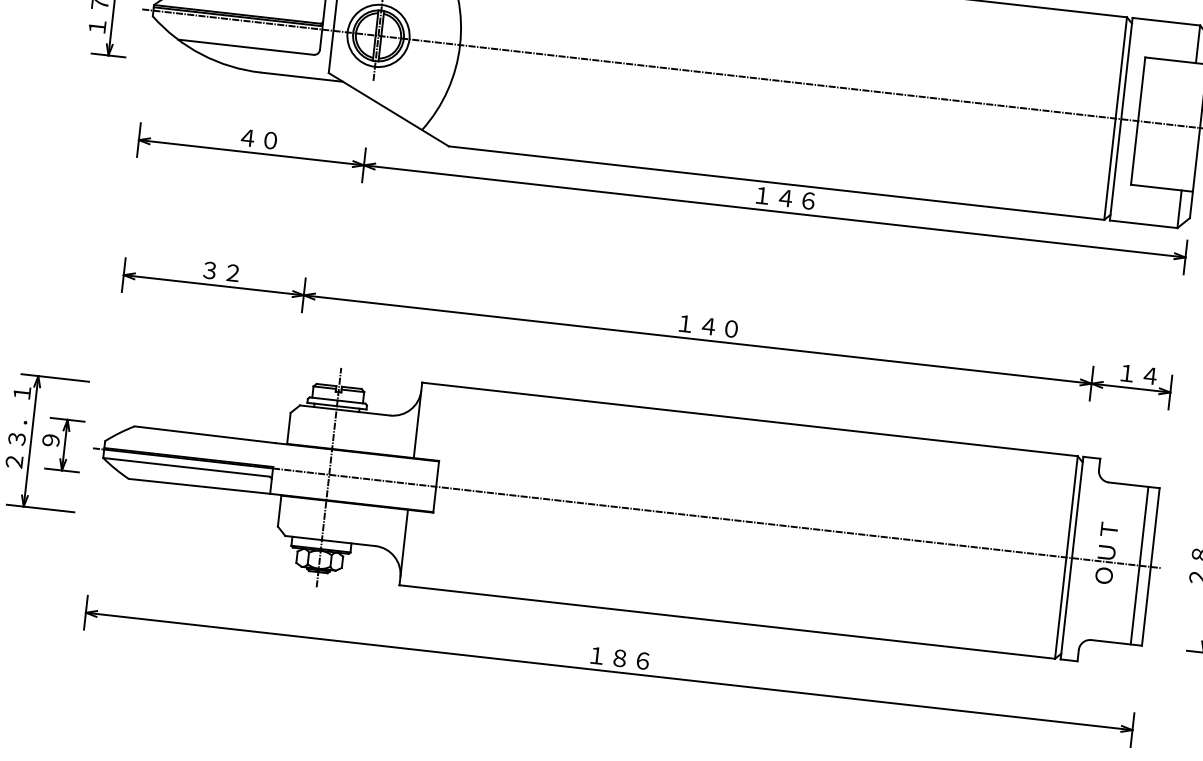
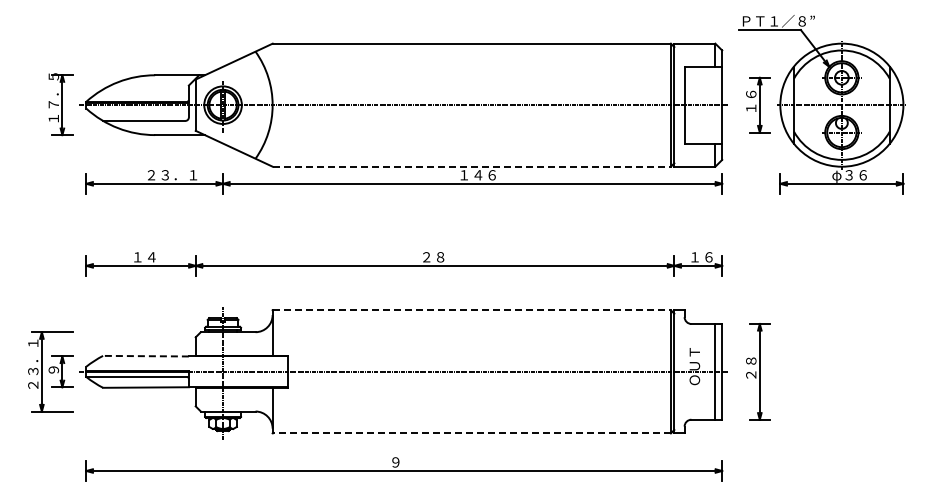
text: (282, 142) -> (172, 175), ４０ -> ２３．１
line: (777, 182) -> (472, 166), solid -> dashed
text: (221, 272) -> (144, 257), ３２ -> １４
text: (708, 326) -> (440, 257), １４０ -> ２８
text: (1149, 376) -> (708, 257), １４ -> １６
line: (751, 419) -> (472, 310), solid -> dashed
line: (204, 435) -> (145, 356), solid -> dashed
line: (726, 622) -> (471, 433), solid -> dashed
text: (619, 658) -> (409, 462), １８６ -> ９

